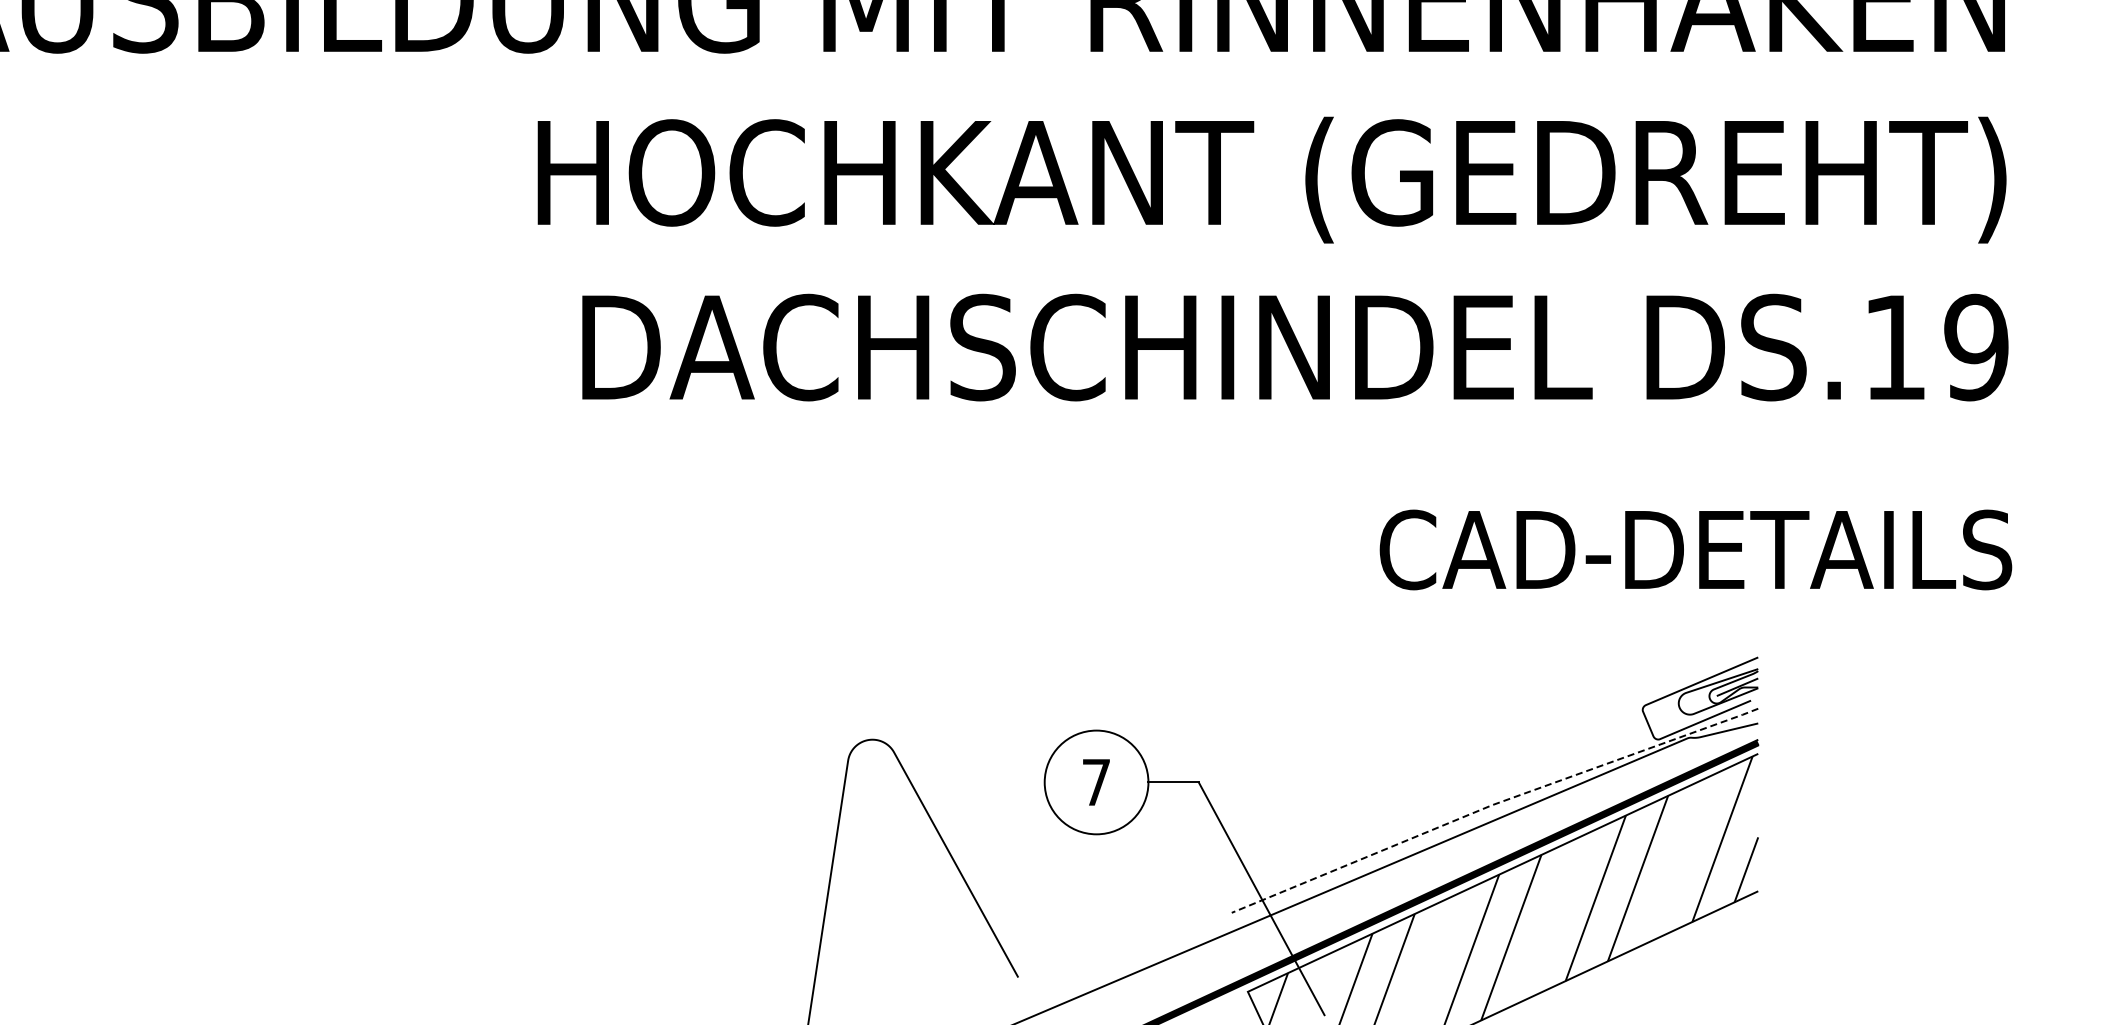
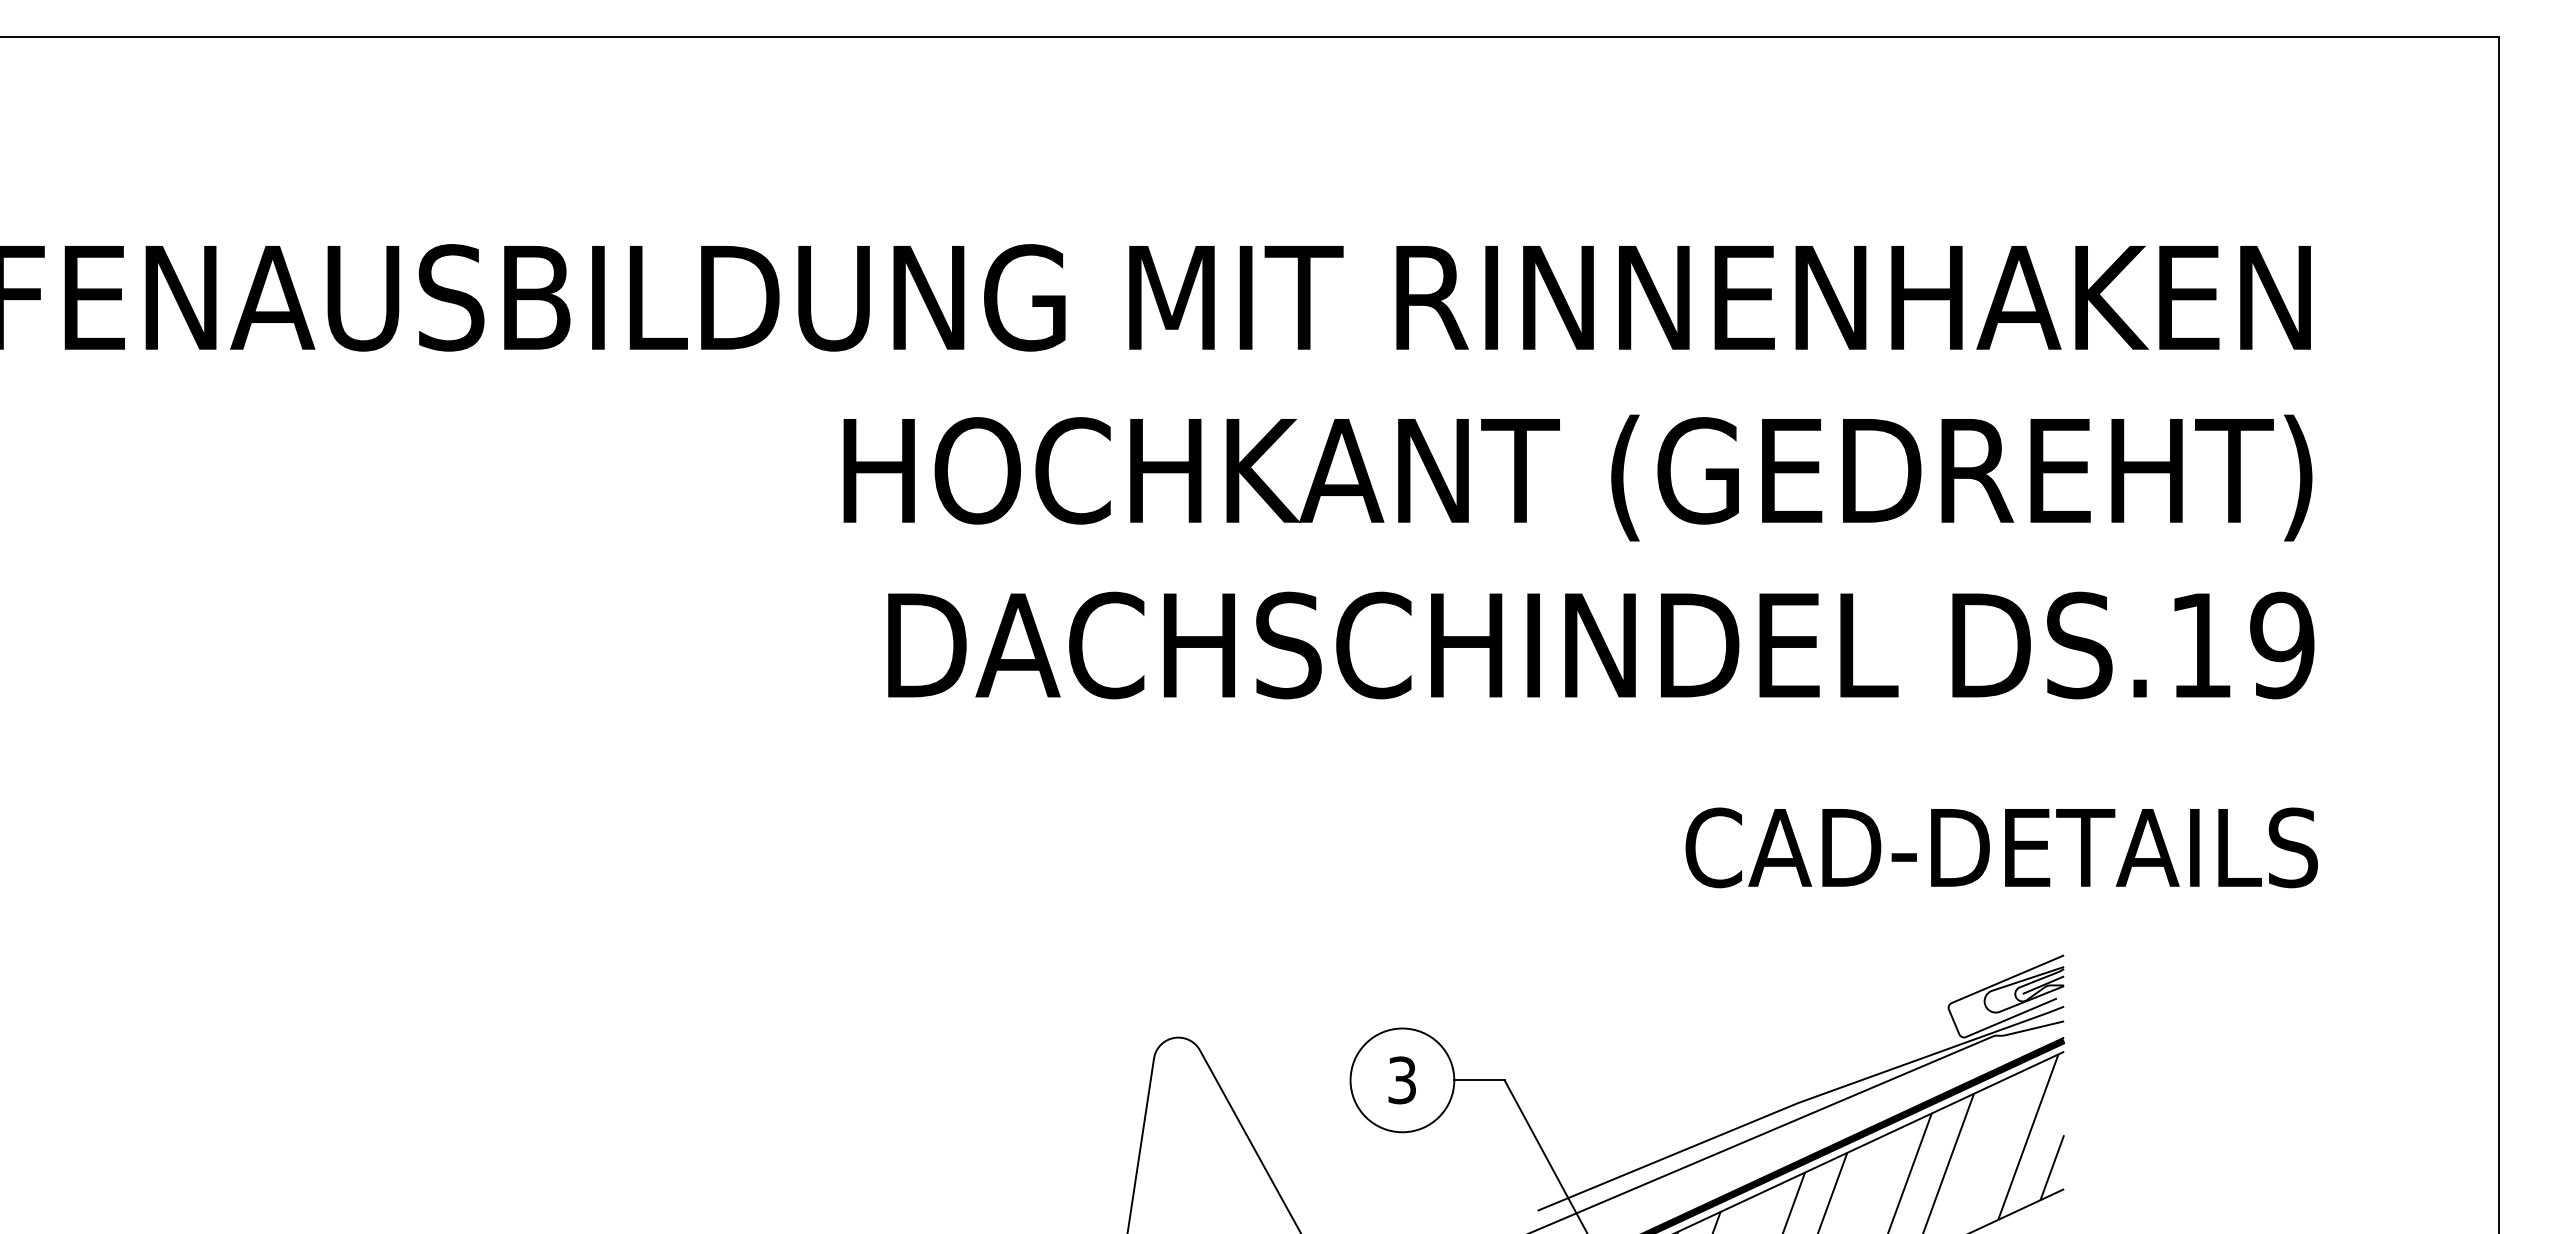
text: (1095, 782) -> (1401, 1080), 7 -> 3
line: (1493, 804) -> (1799, 1102), dashed -> solid

